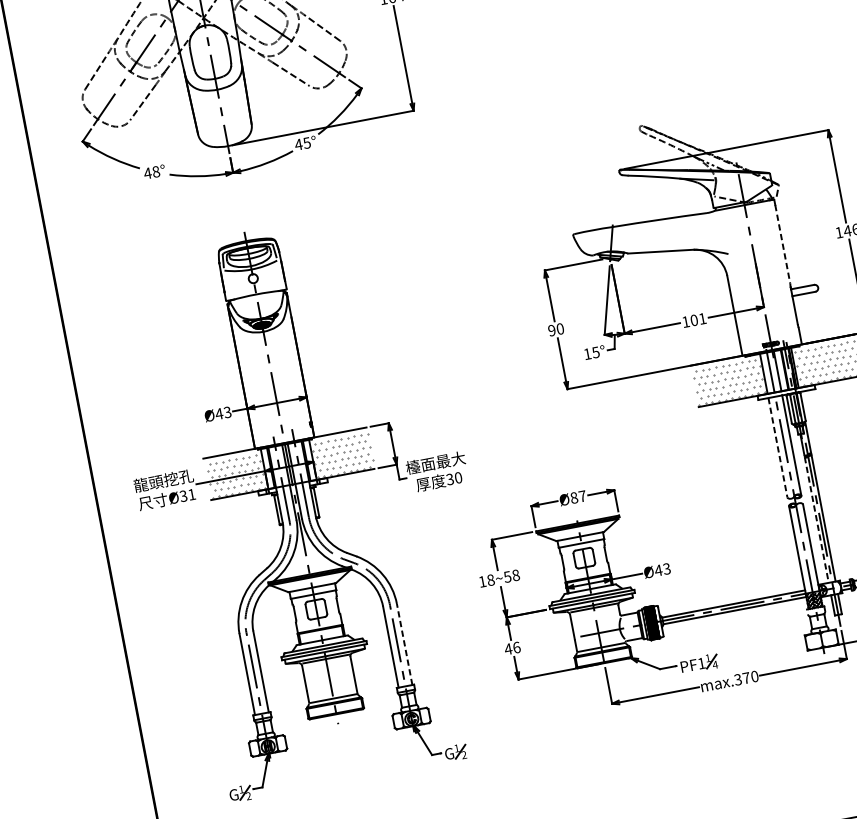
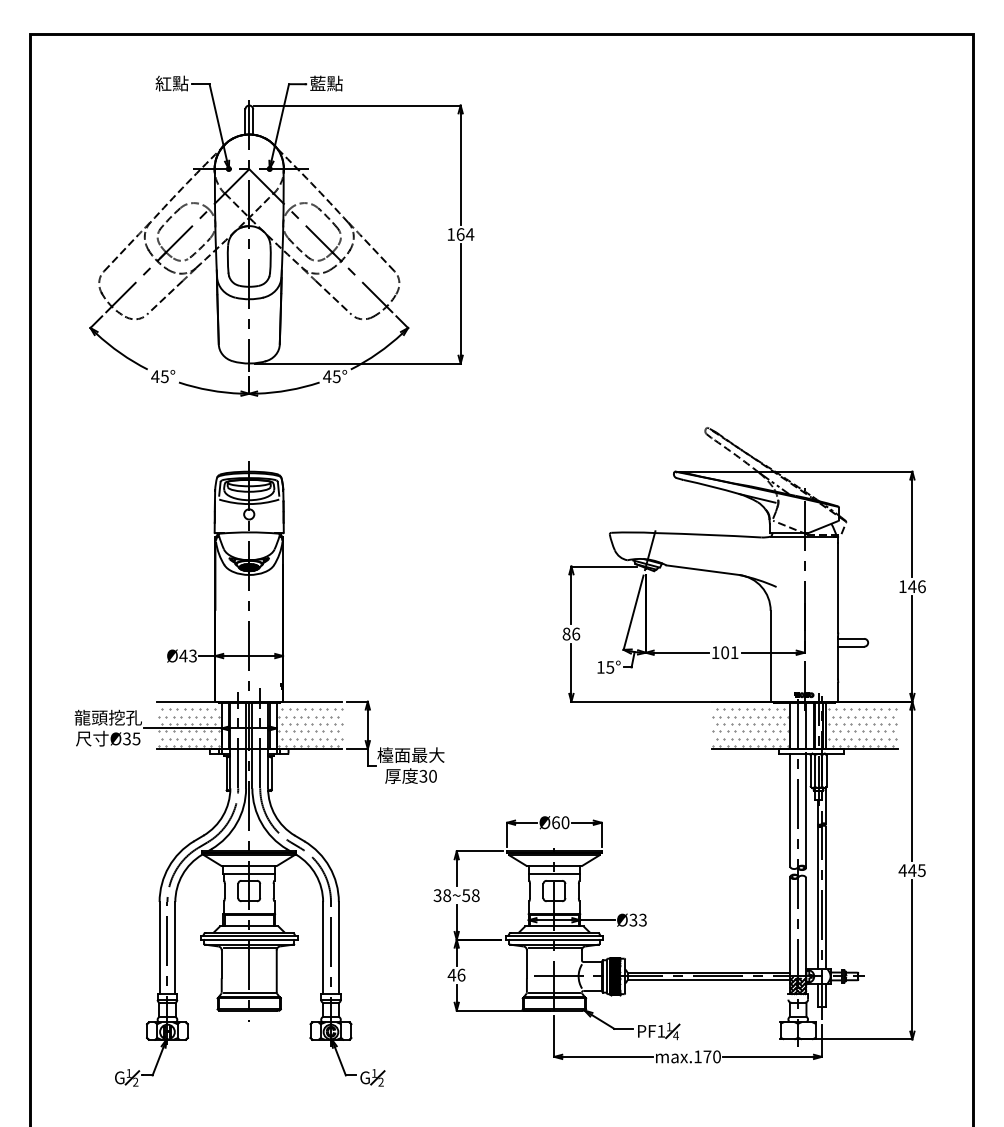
text: (155, 171) -> (164, 376), 48° -> 45°
line: (782, 244) -> (838, 587), dashed -> solid
text: (556, 329) -> (571, 633), 90 -> 86
line: (778, 447) -> (790, 810), dashed -> solid
text: (191, 494) -> (136, 738), 31 -> 35
text: (578, 497) -> (560, 822), 87 -> 60
line: (816, 519) -> (817, 897), dashed -> solid
text: (658, 569) -> (633, 919), 43 -> 33
text: (482, 581) -> (437, 895), 18~58 -> 38~58
line: (404, 643) -> (338, 947), dashed -> solid
text: (737, 679) -> (697, 1056), max.370 -> max.170

